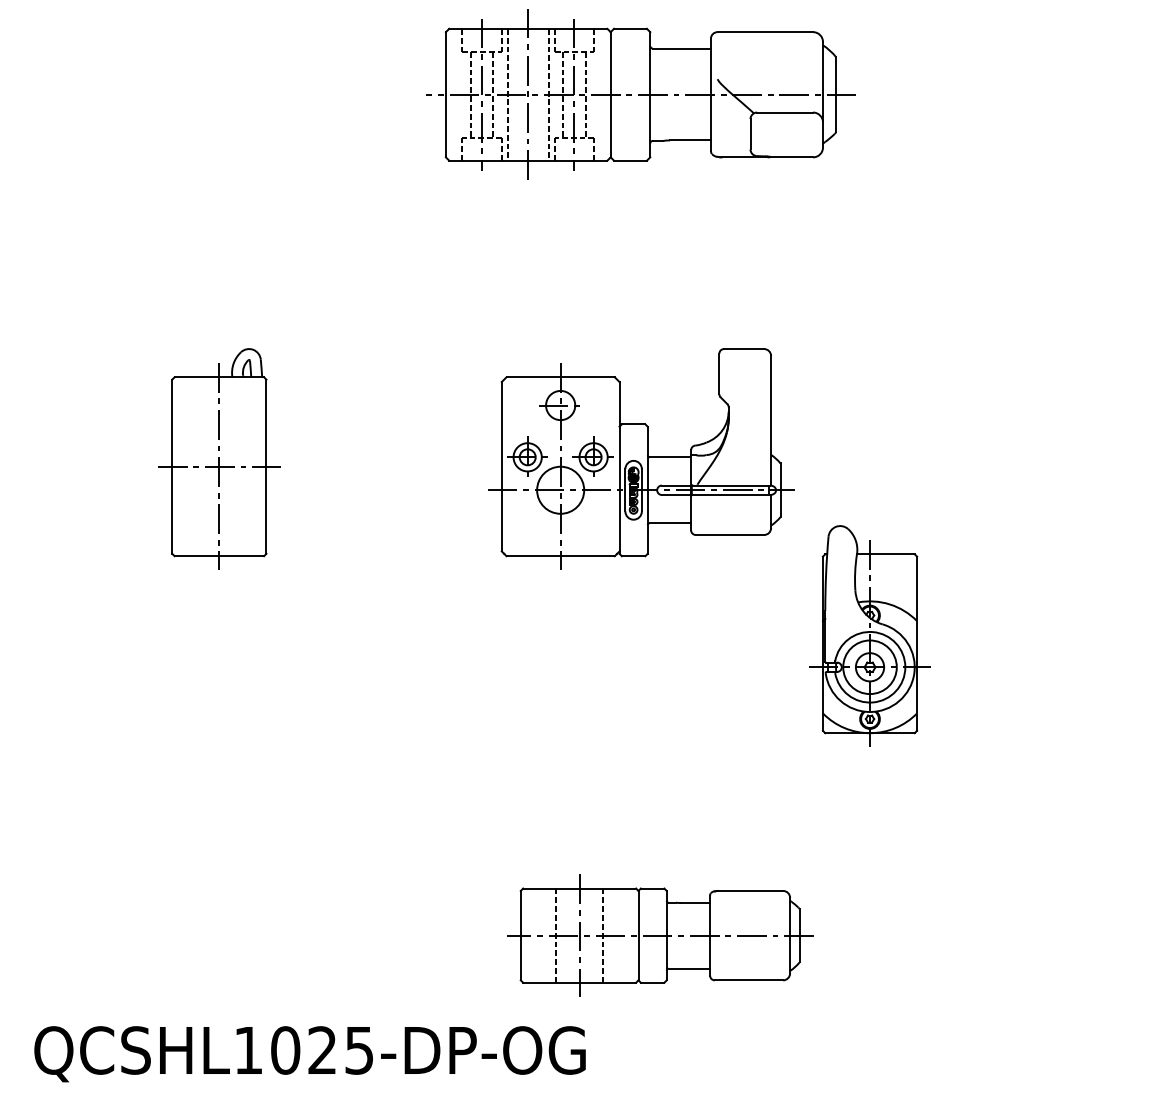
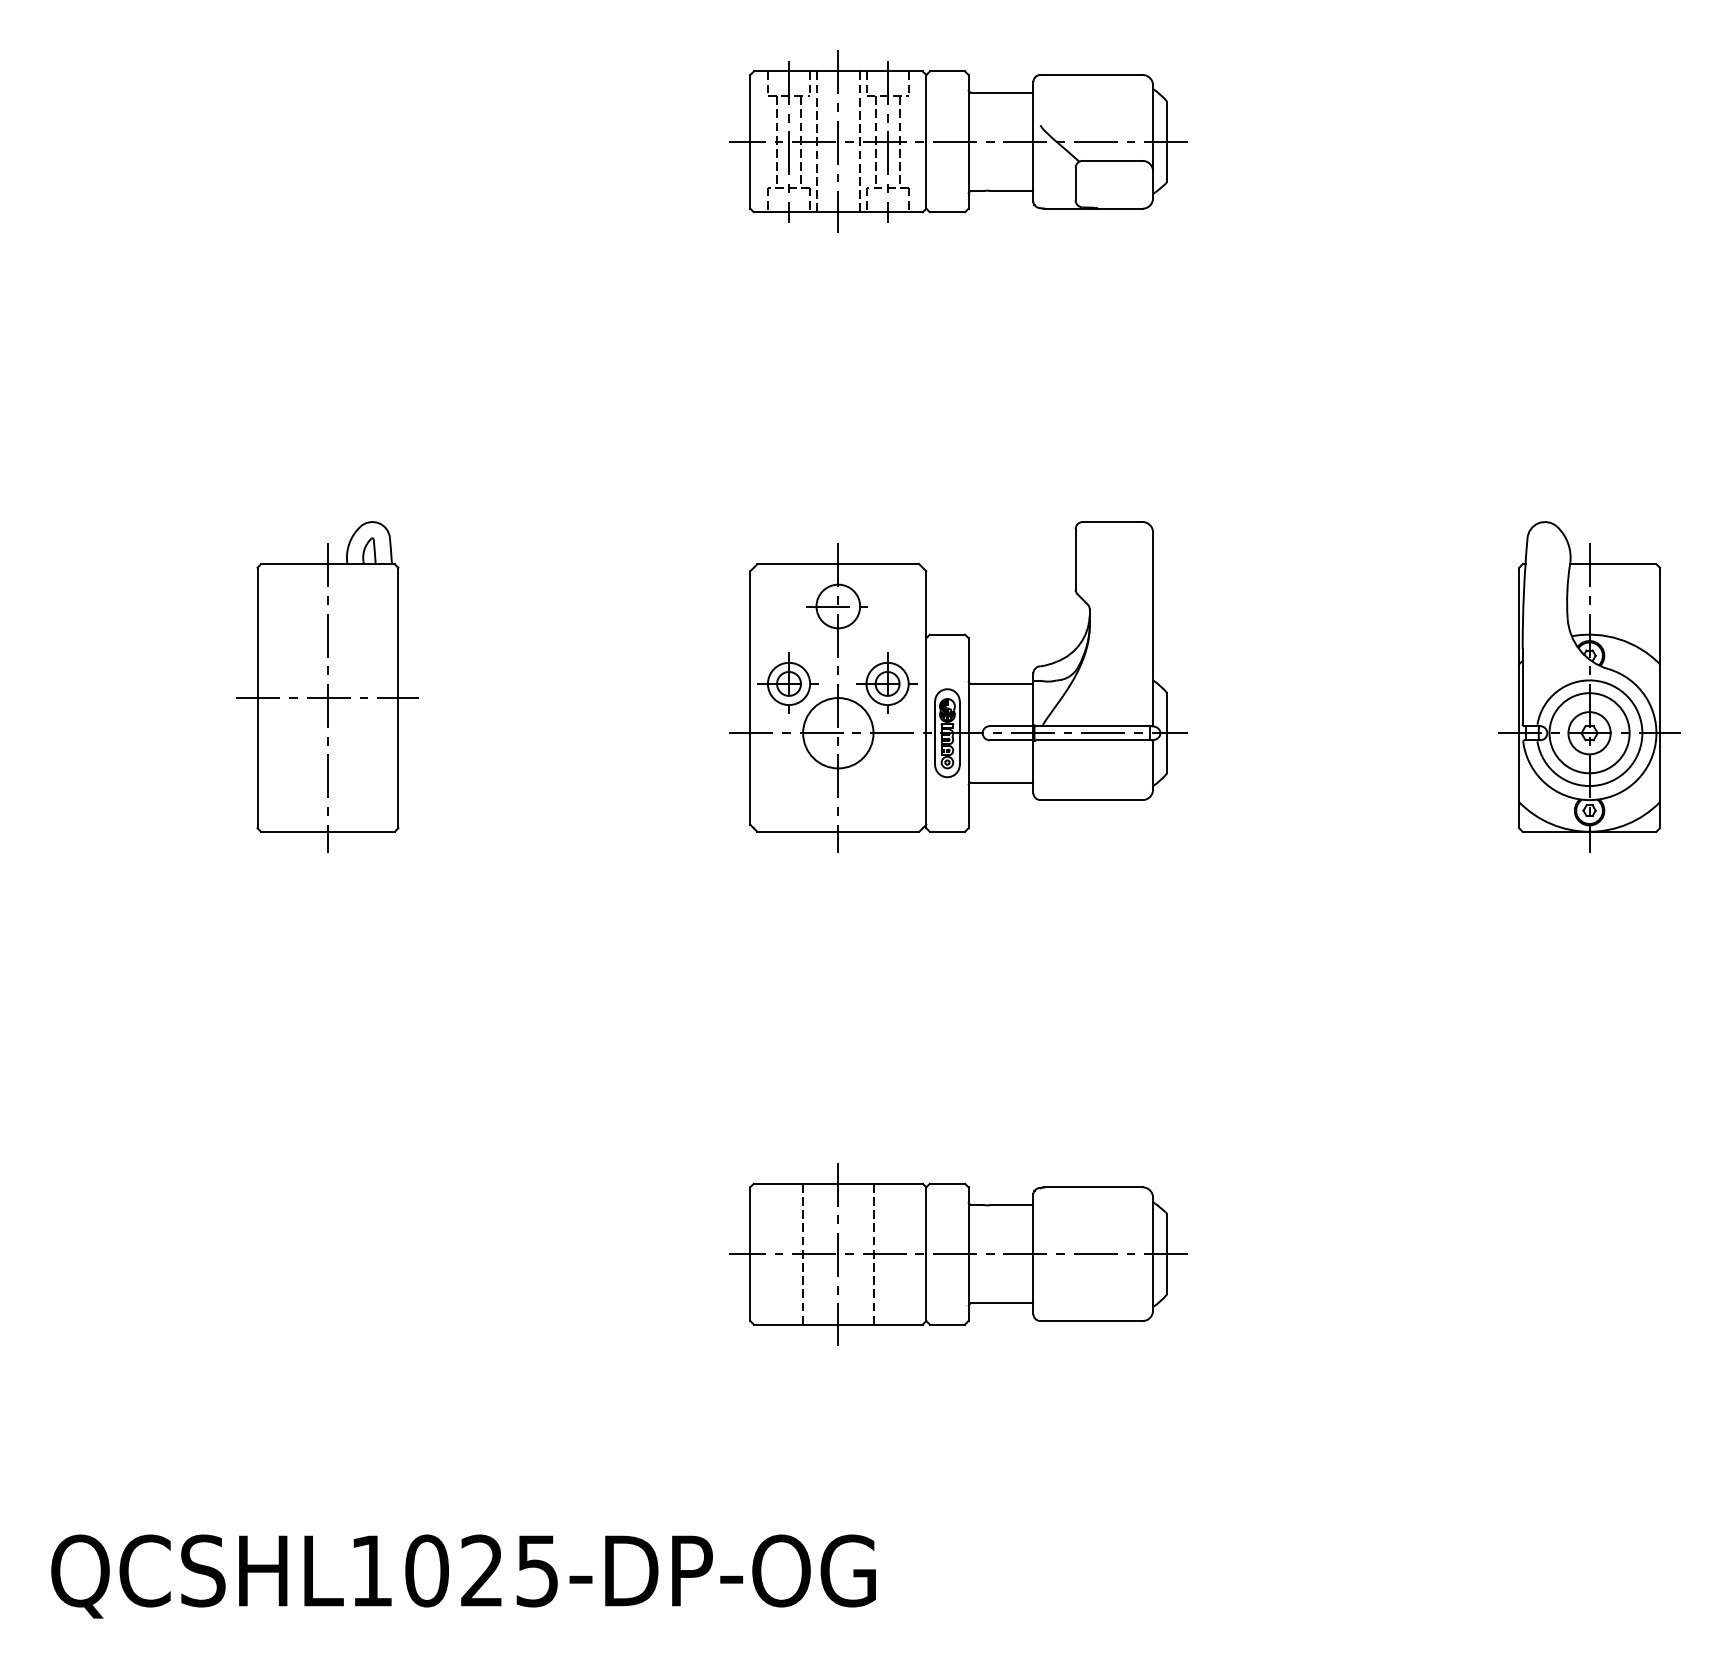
part: (641, 94) -> (959, 141), size x0.71
part: (869, 635) -> (1588, 685), moved
part: (660, 935) -> (959, 1253), moved

